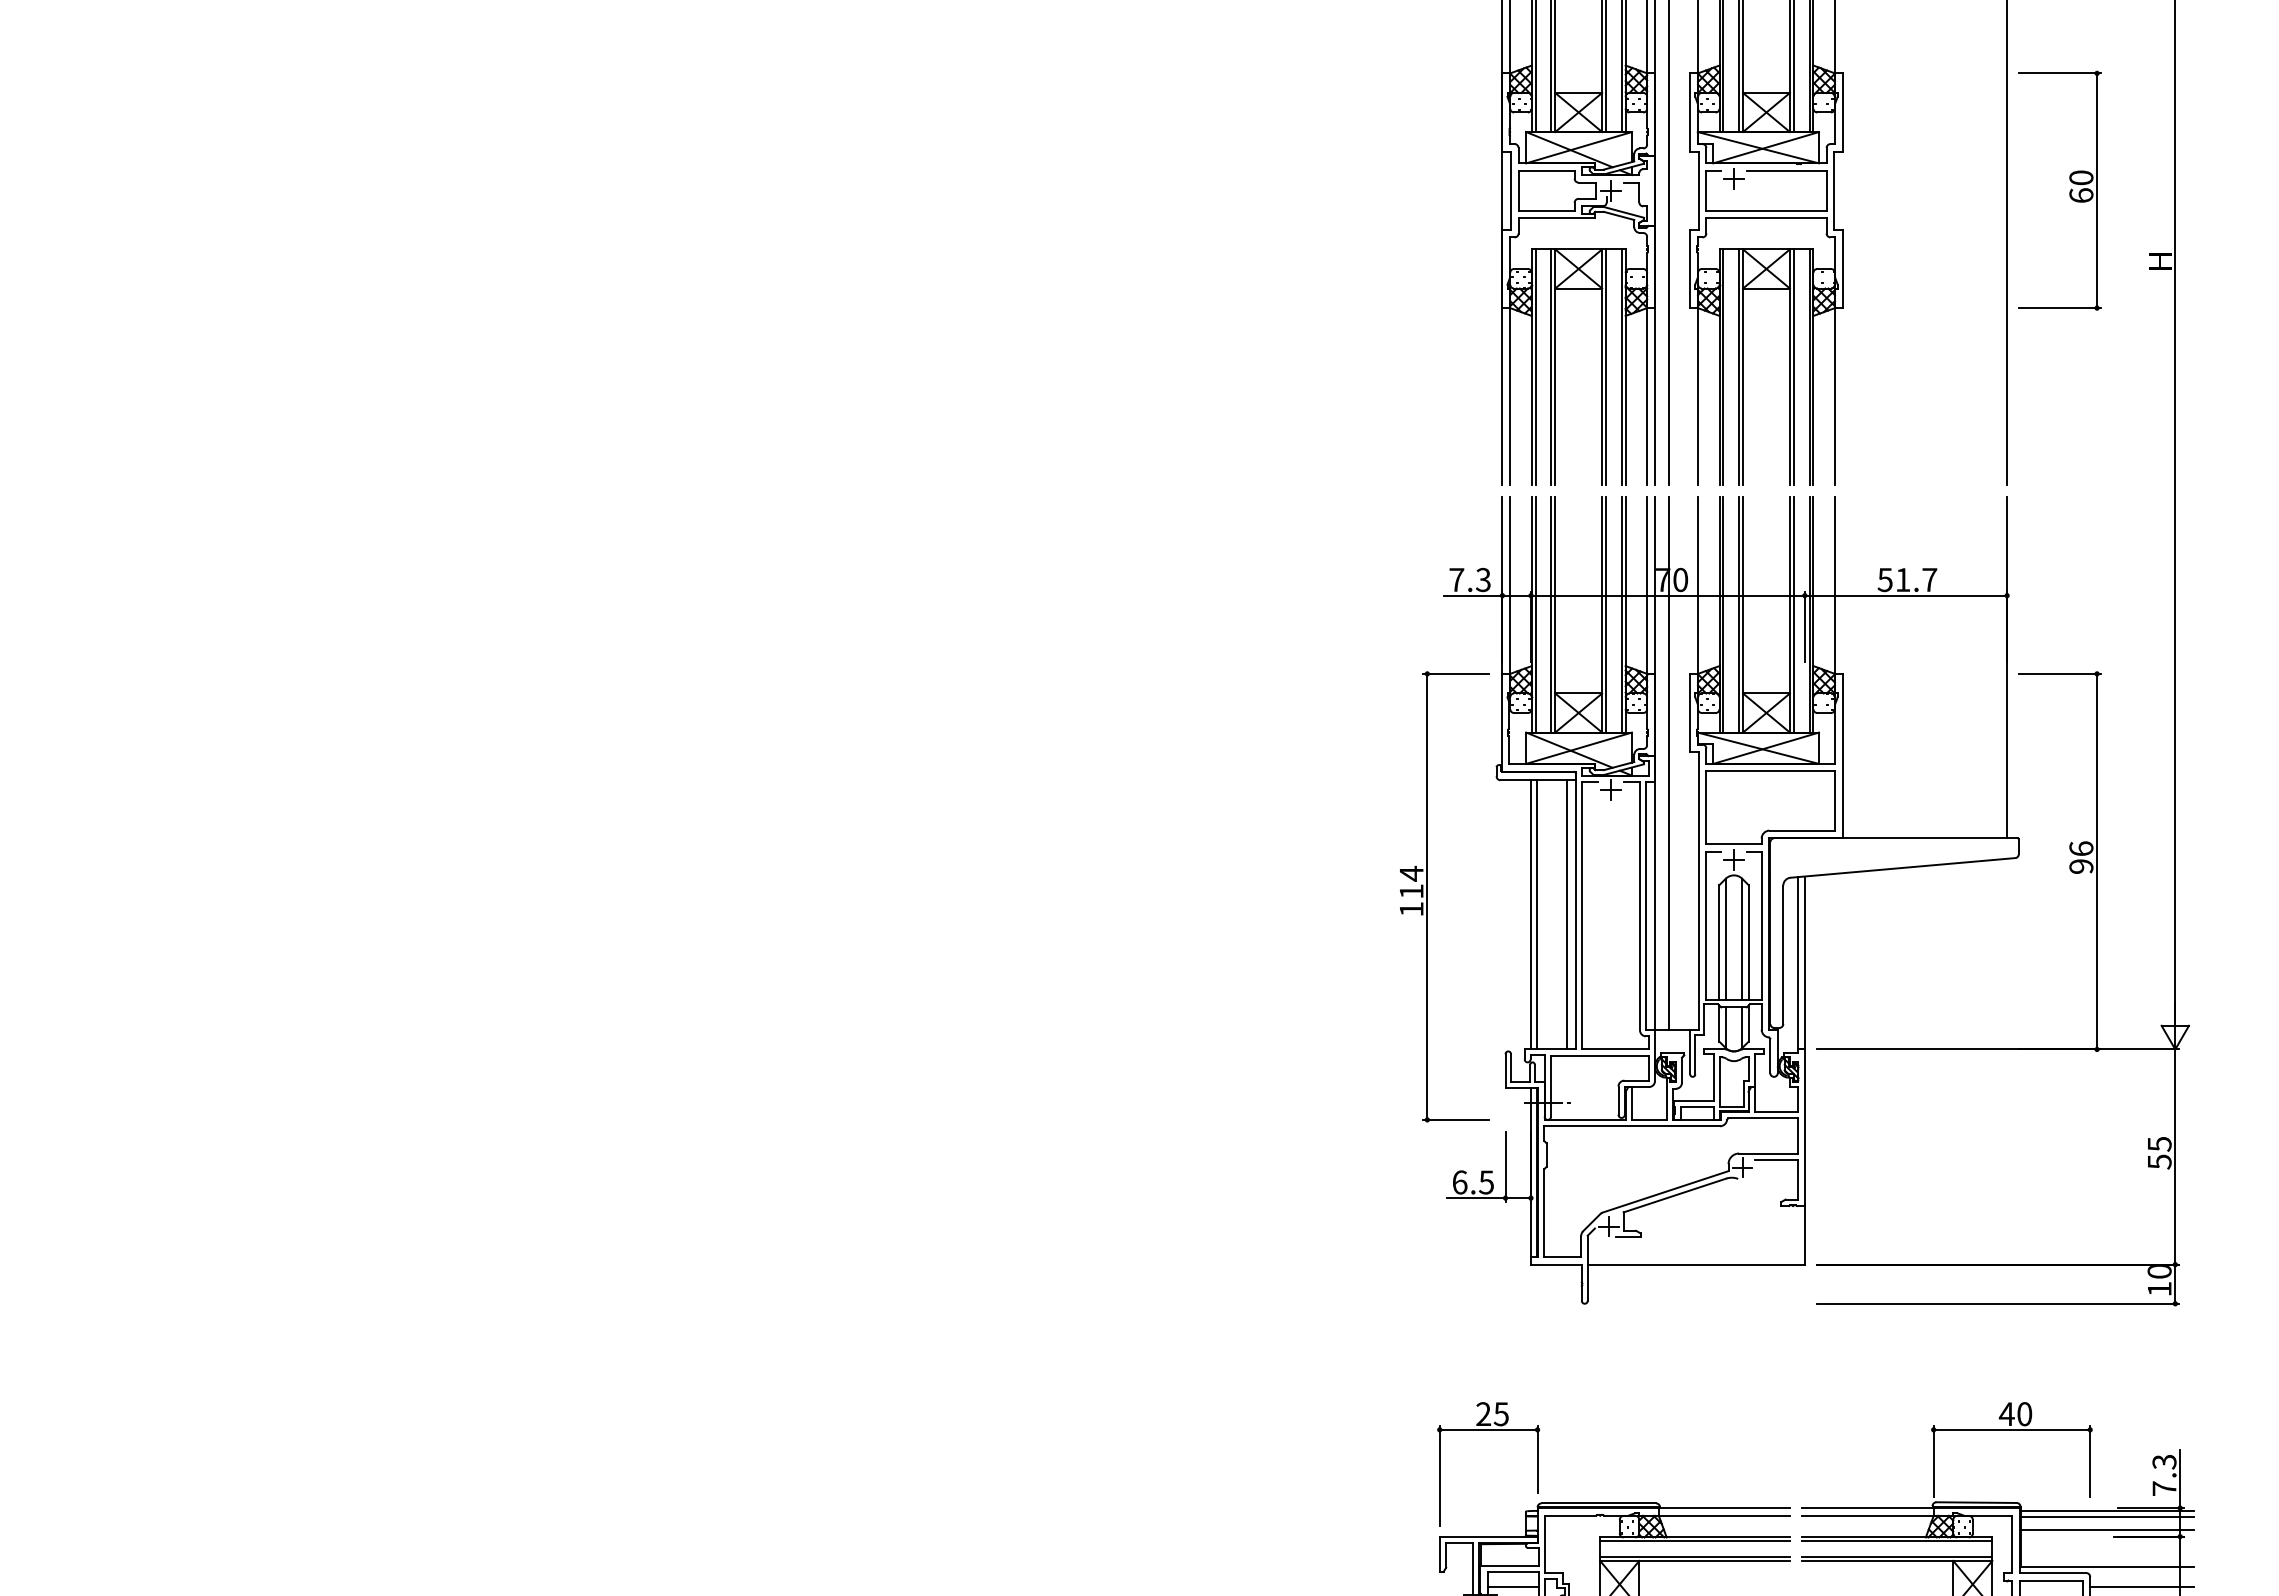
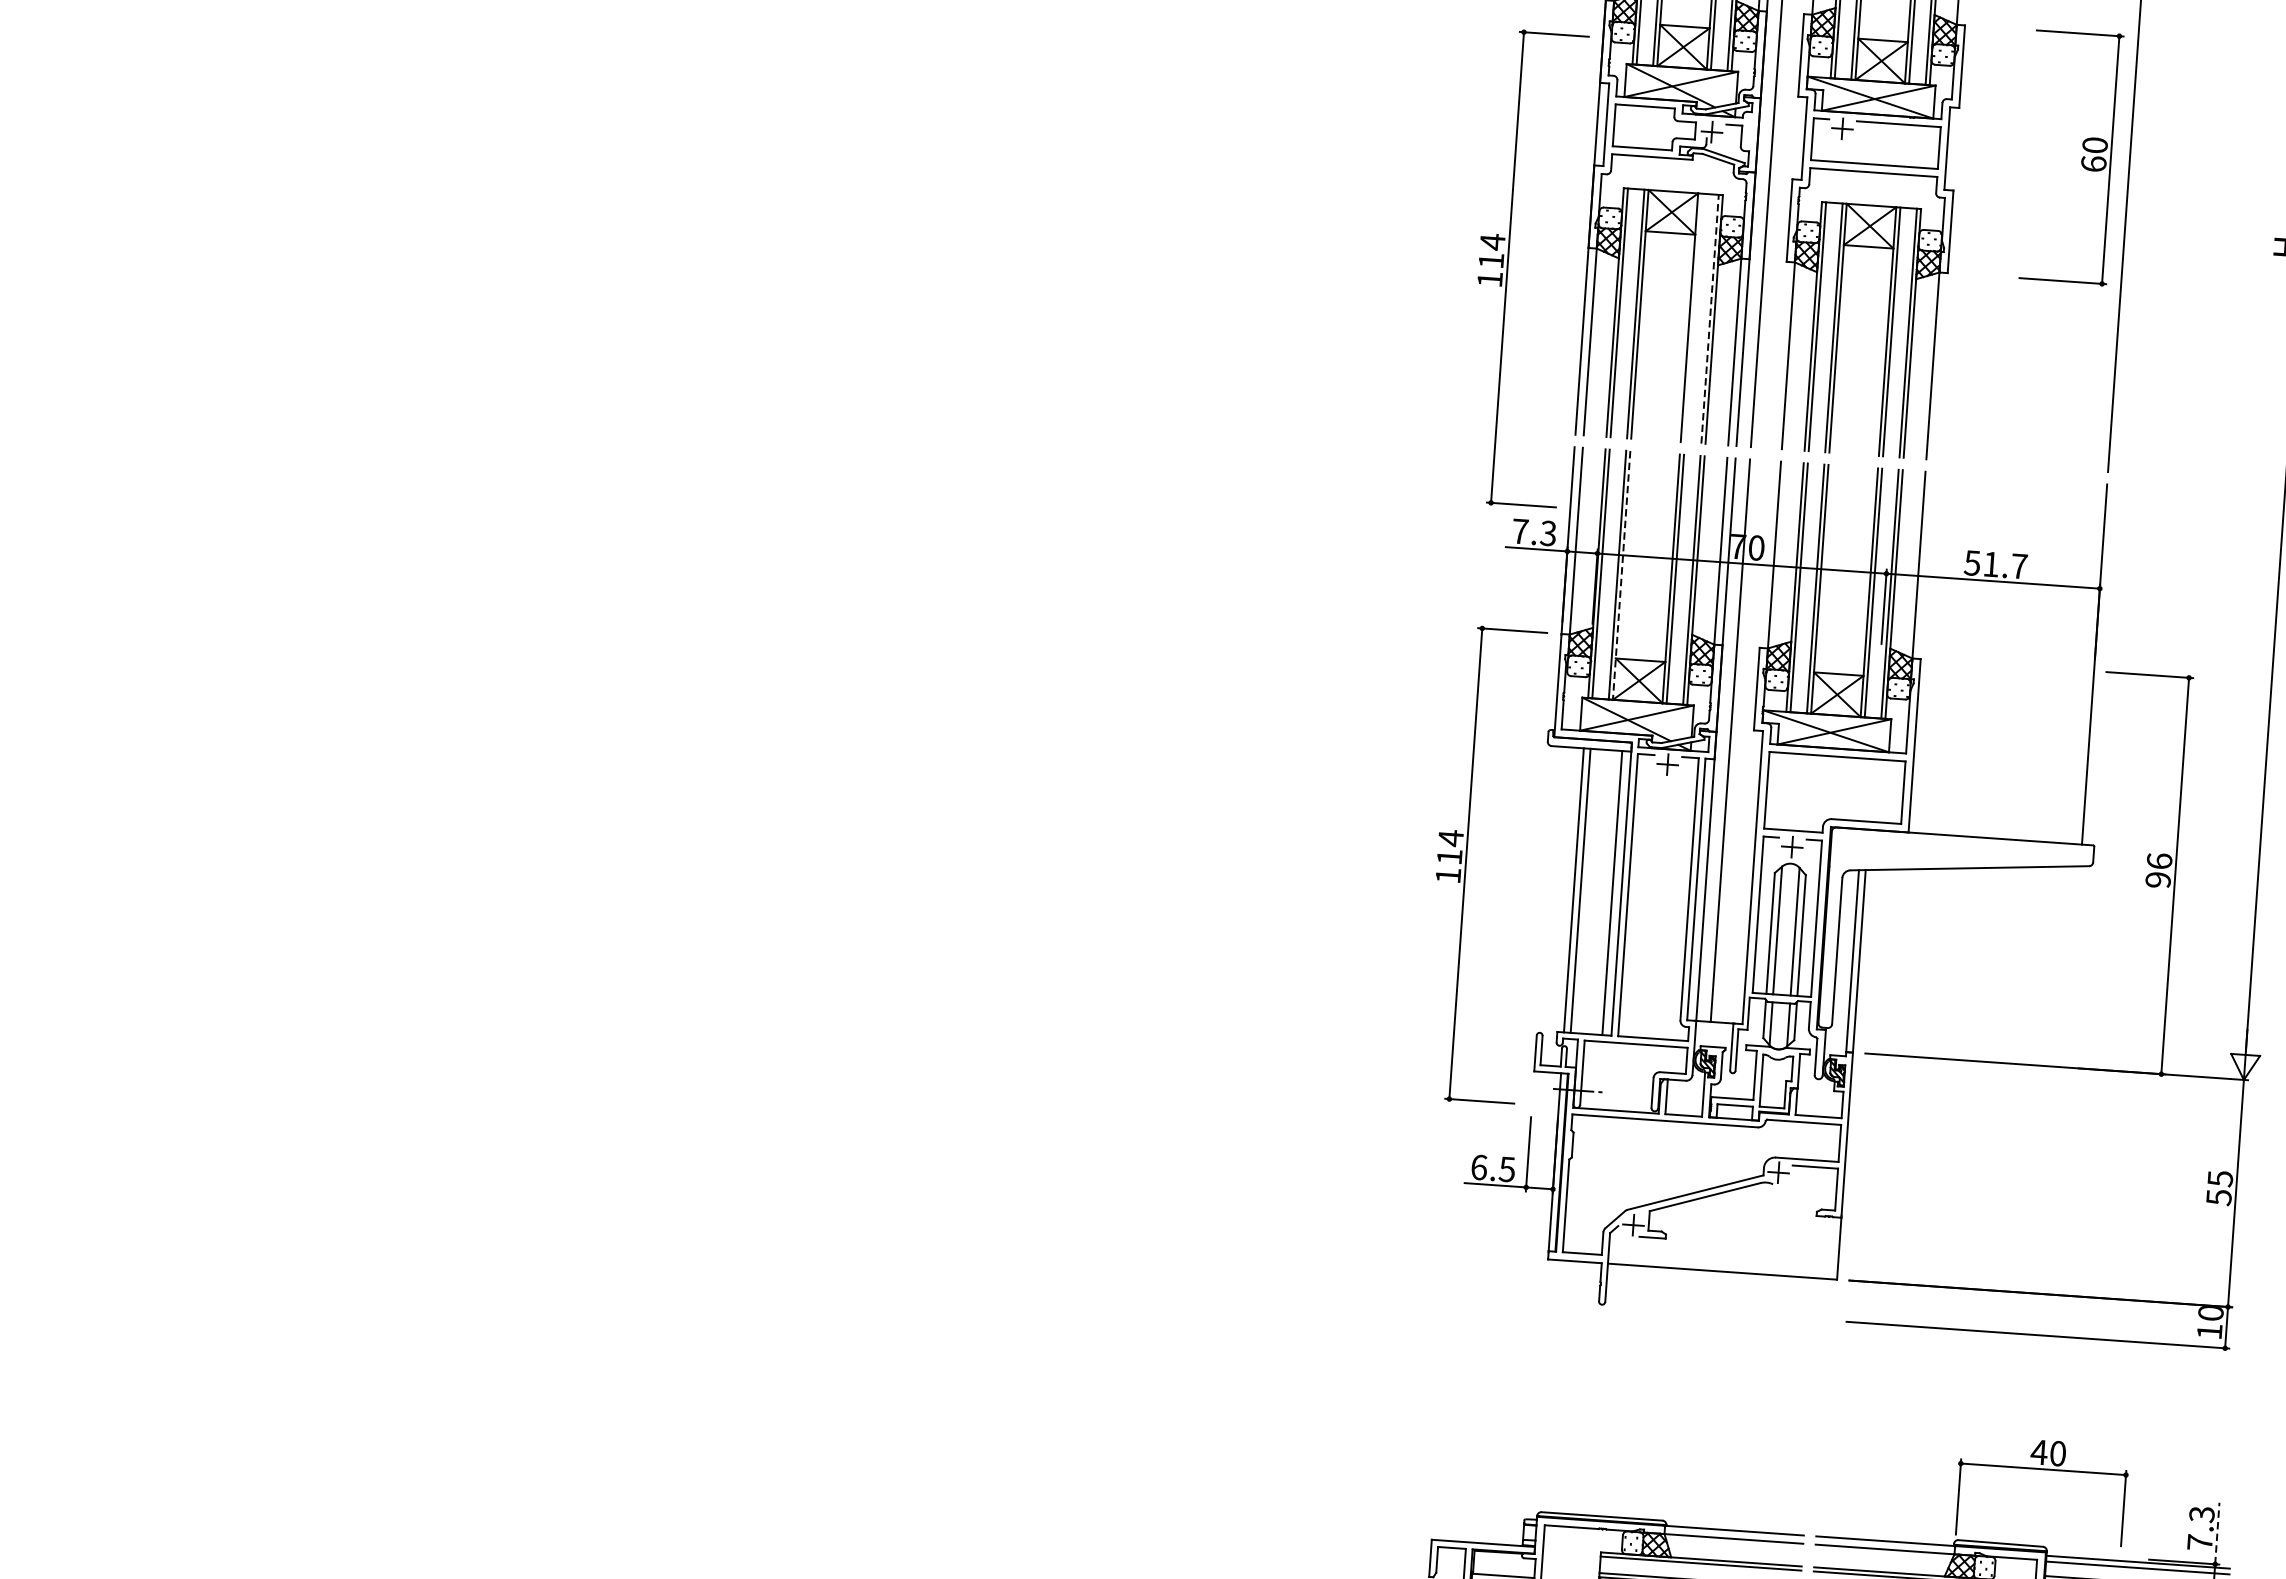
part: (2069, 191) -> (2081, 158), moved
part: (1427, 331) -> (1507, 267), added
line: (1606, 367) -> (1693, 318), removed
line: (1621, 367) -> (1709, 319), solid -> dashed
line: (1555, 614) -> (1621, 575), solid -> dashed
part: (1488, 1430) -> (1491, 1431), removed
line: (2180, 1478) -> (2217, 1533), solid -> dashed

